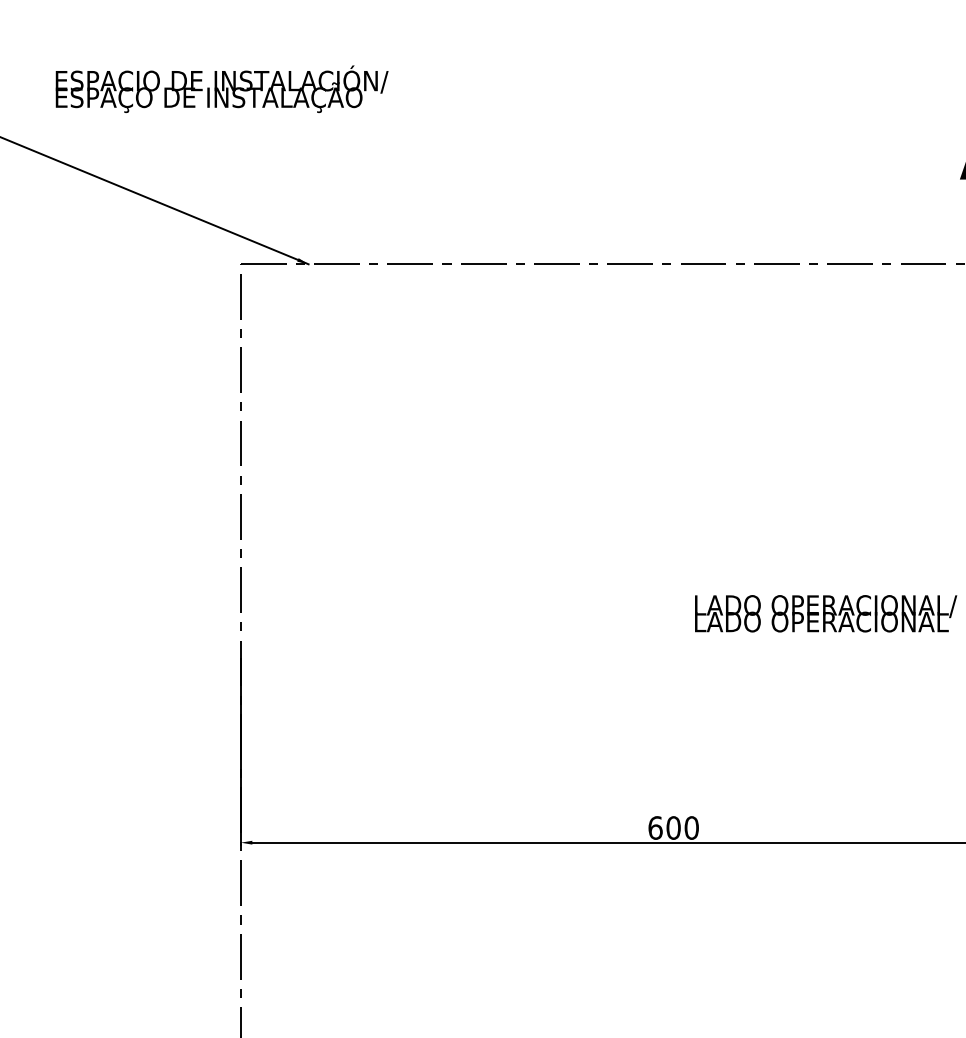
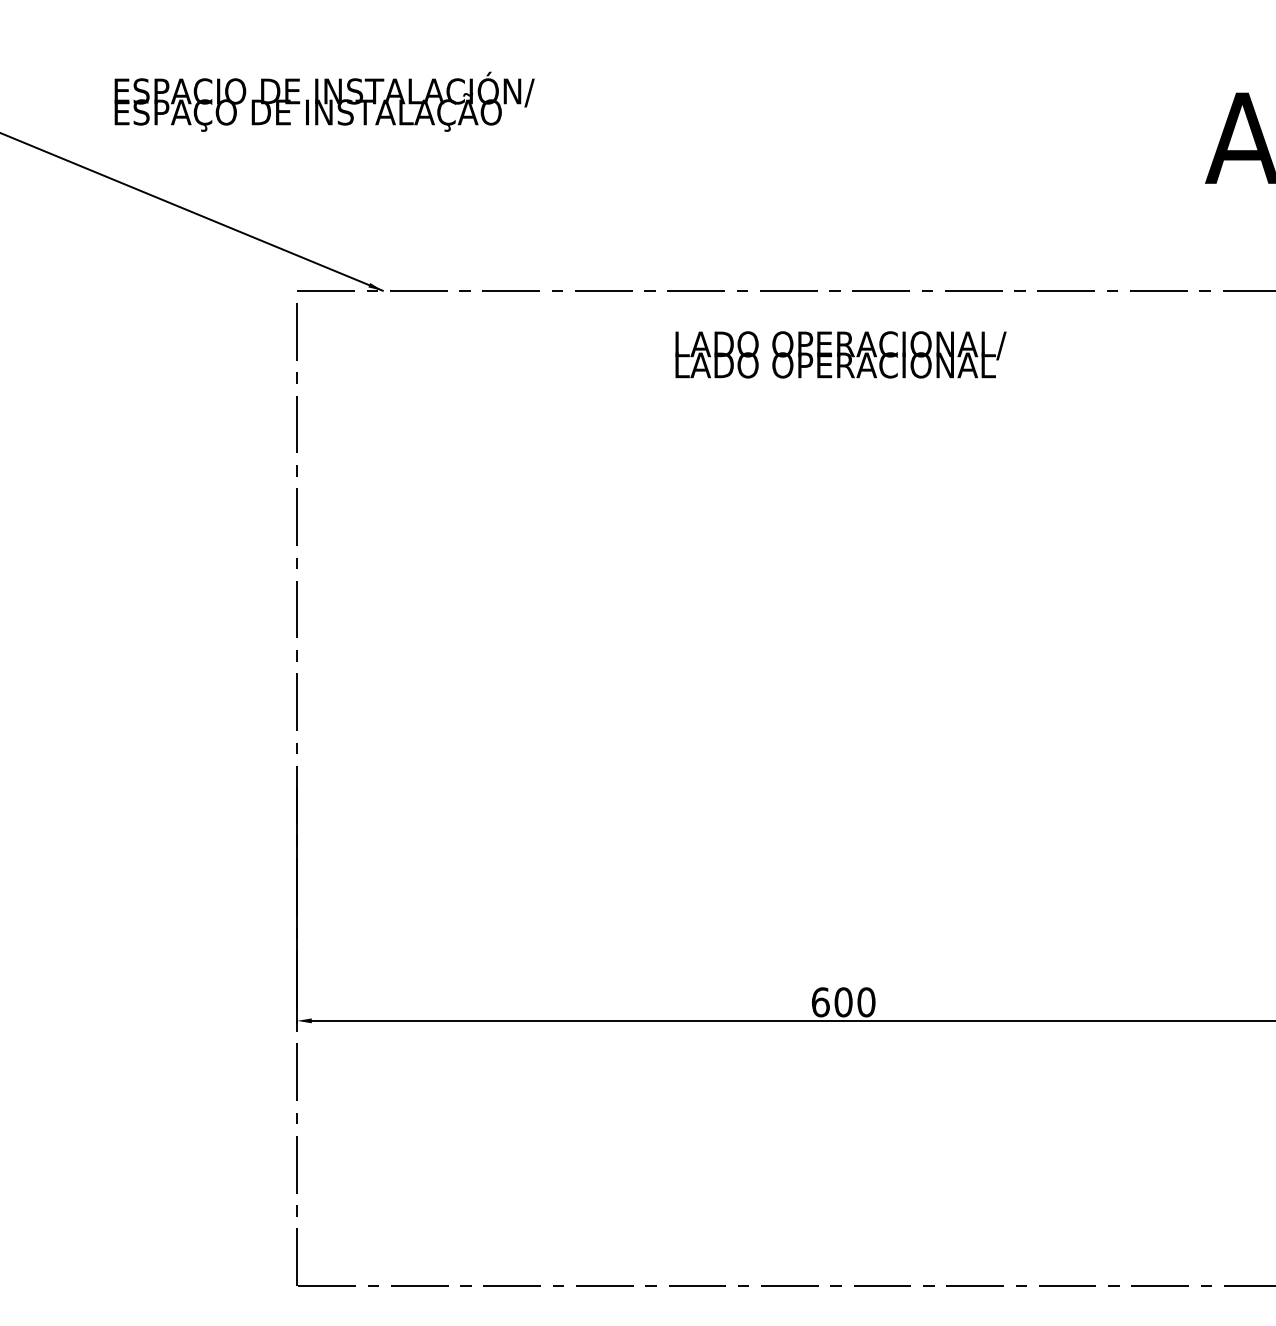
text: (222, 89) -> (324, 101), moved
text: (825, 613) -> (840, 354), moved

